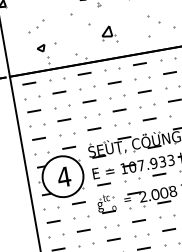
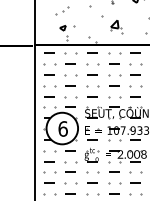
text: (64, 176) -> (63, 128), 4 -> 6

